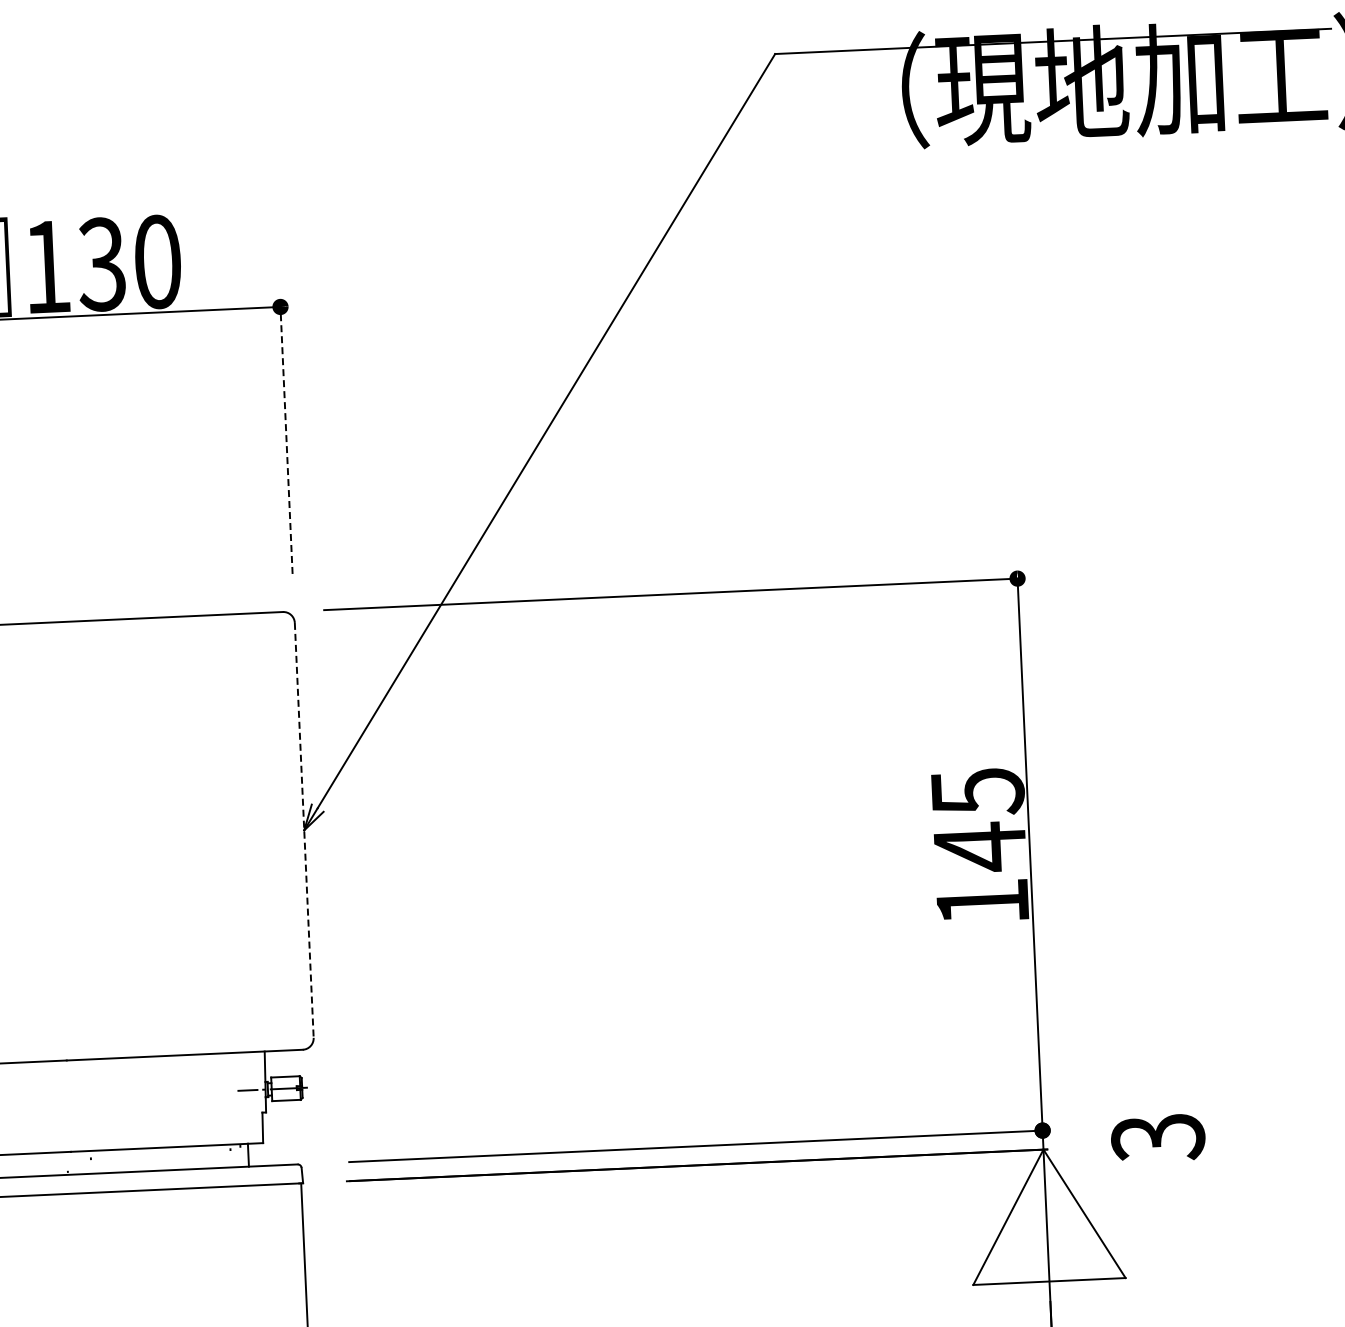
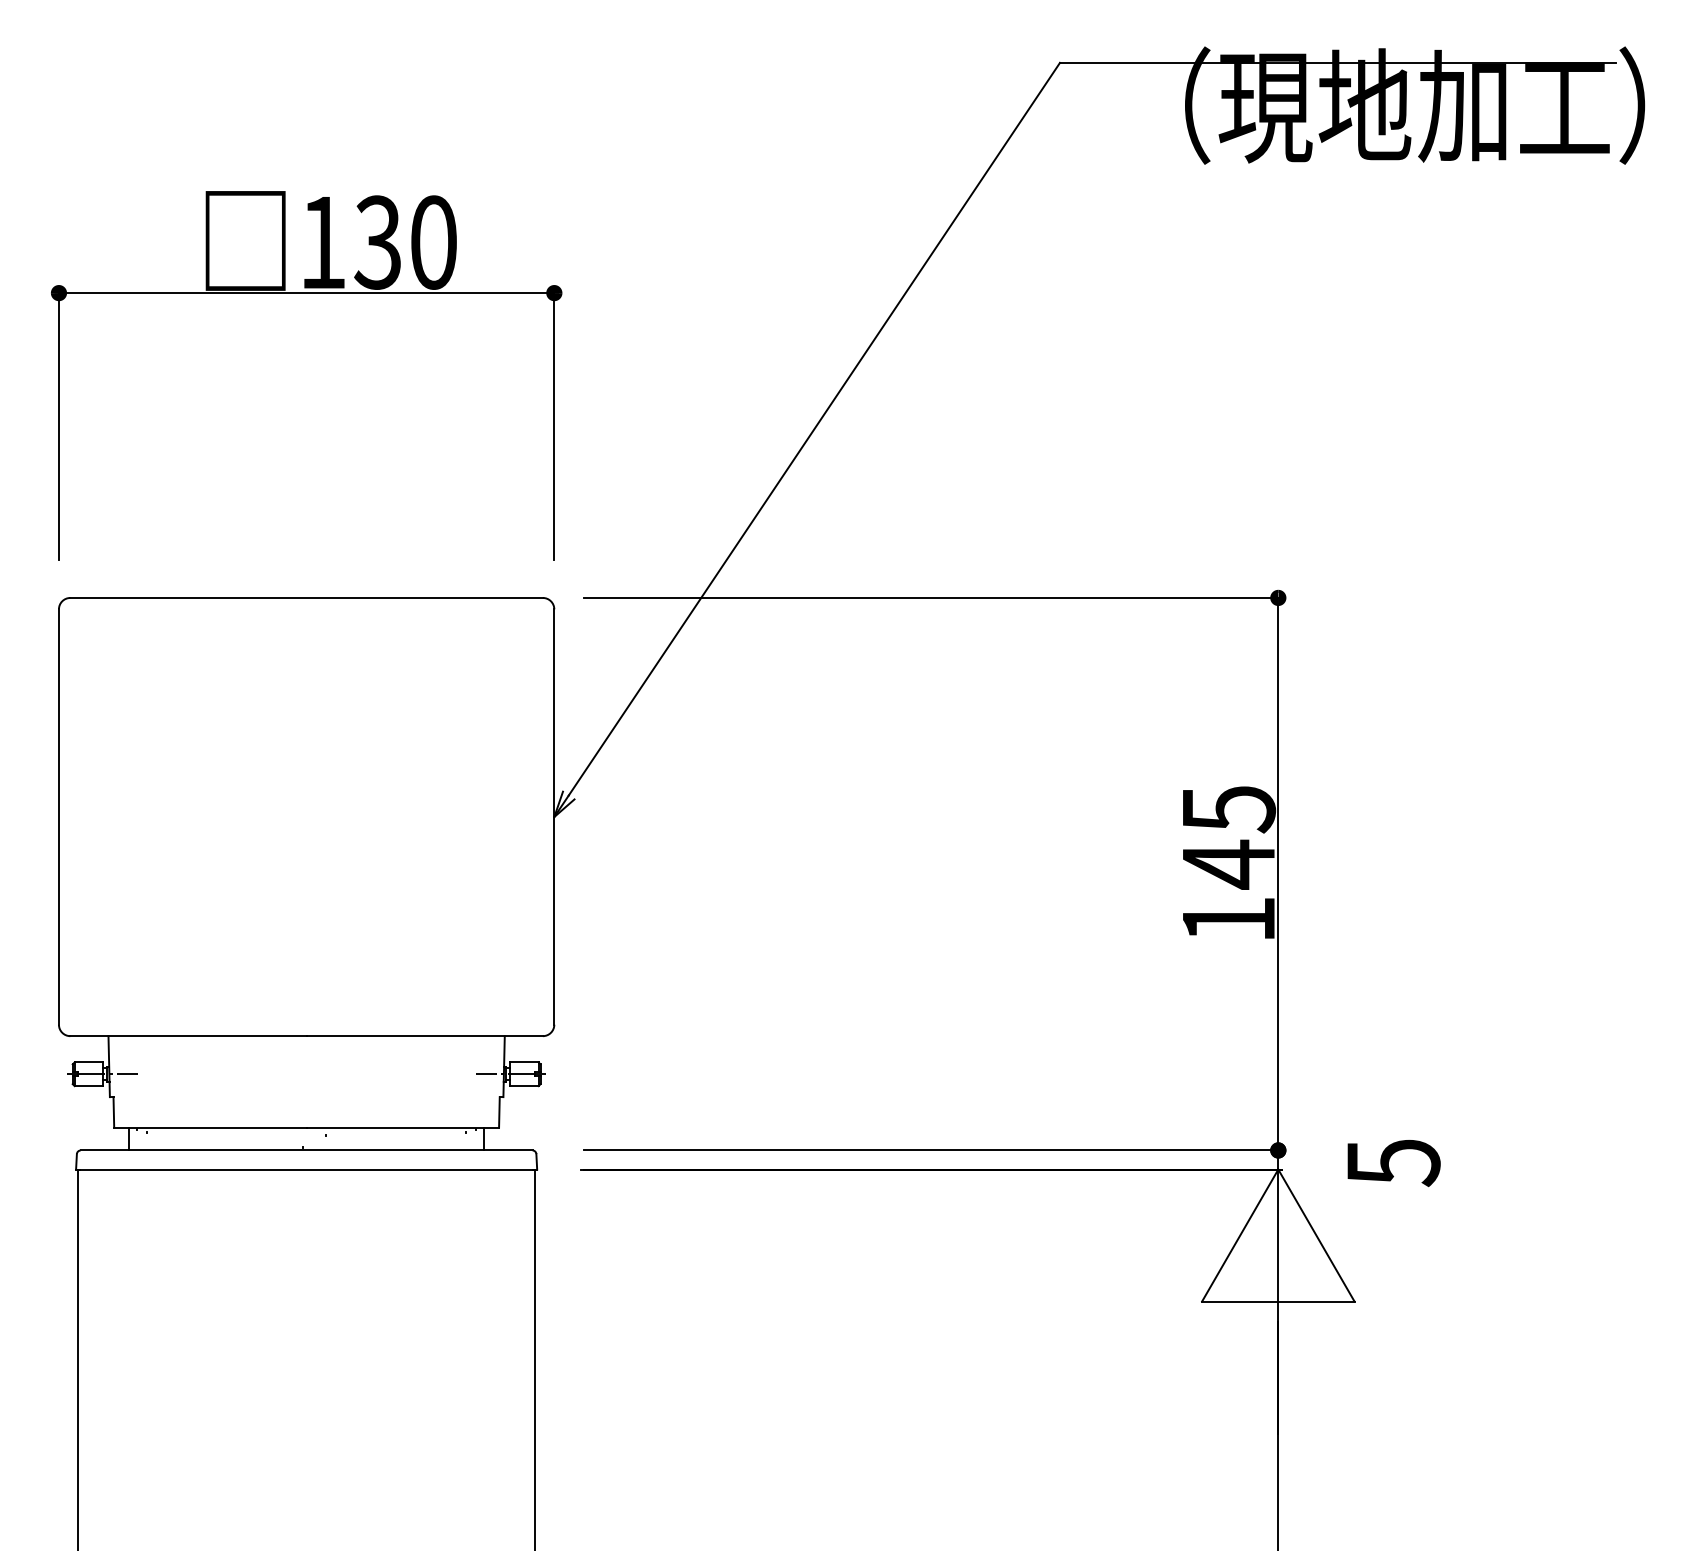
line: (286, 438) -> (554, 424), dashed -> solid
line: (304, 830) -> (554, 817), dashed -> solid
text: (1158, 1138) -> (1393, 1163), 3 -> 5

